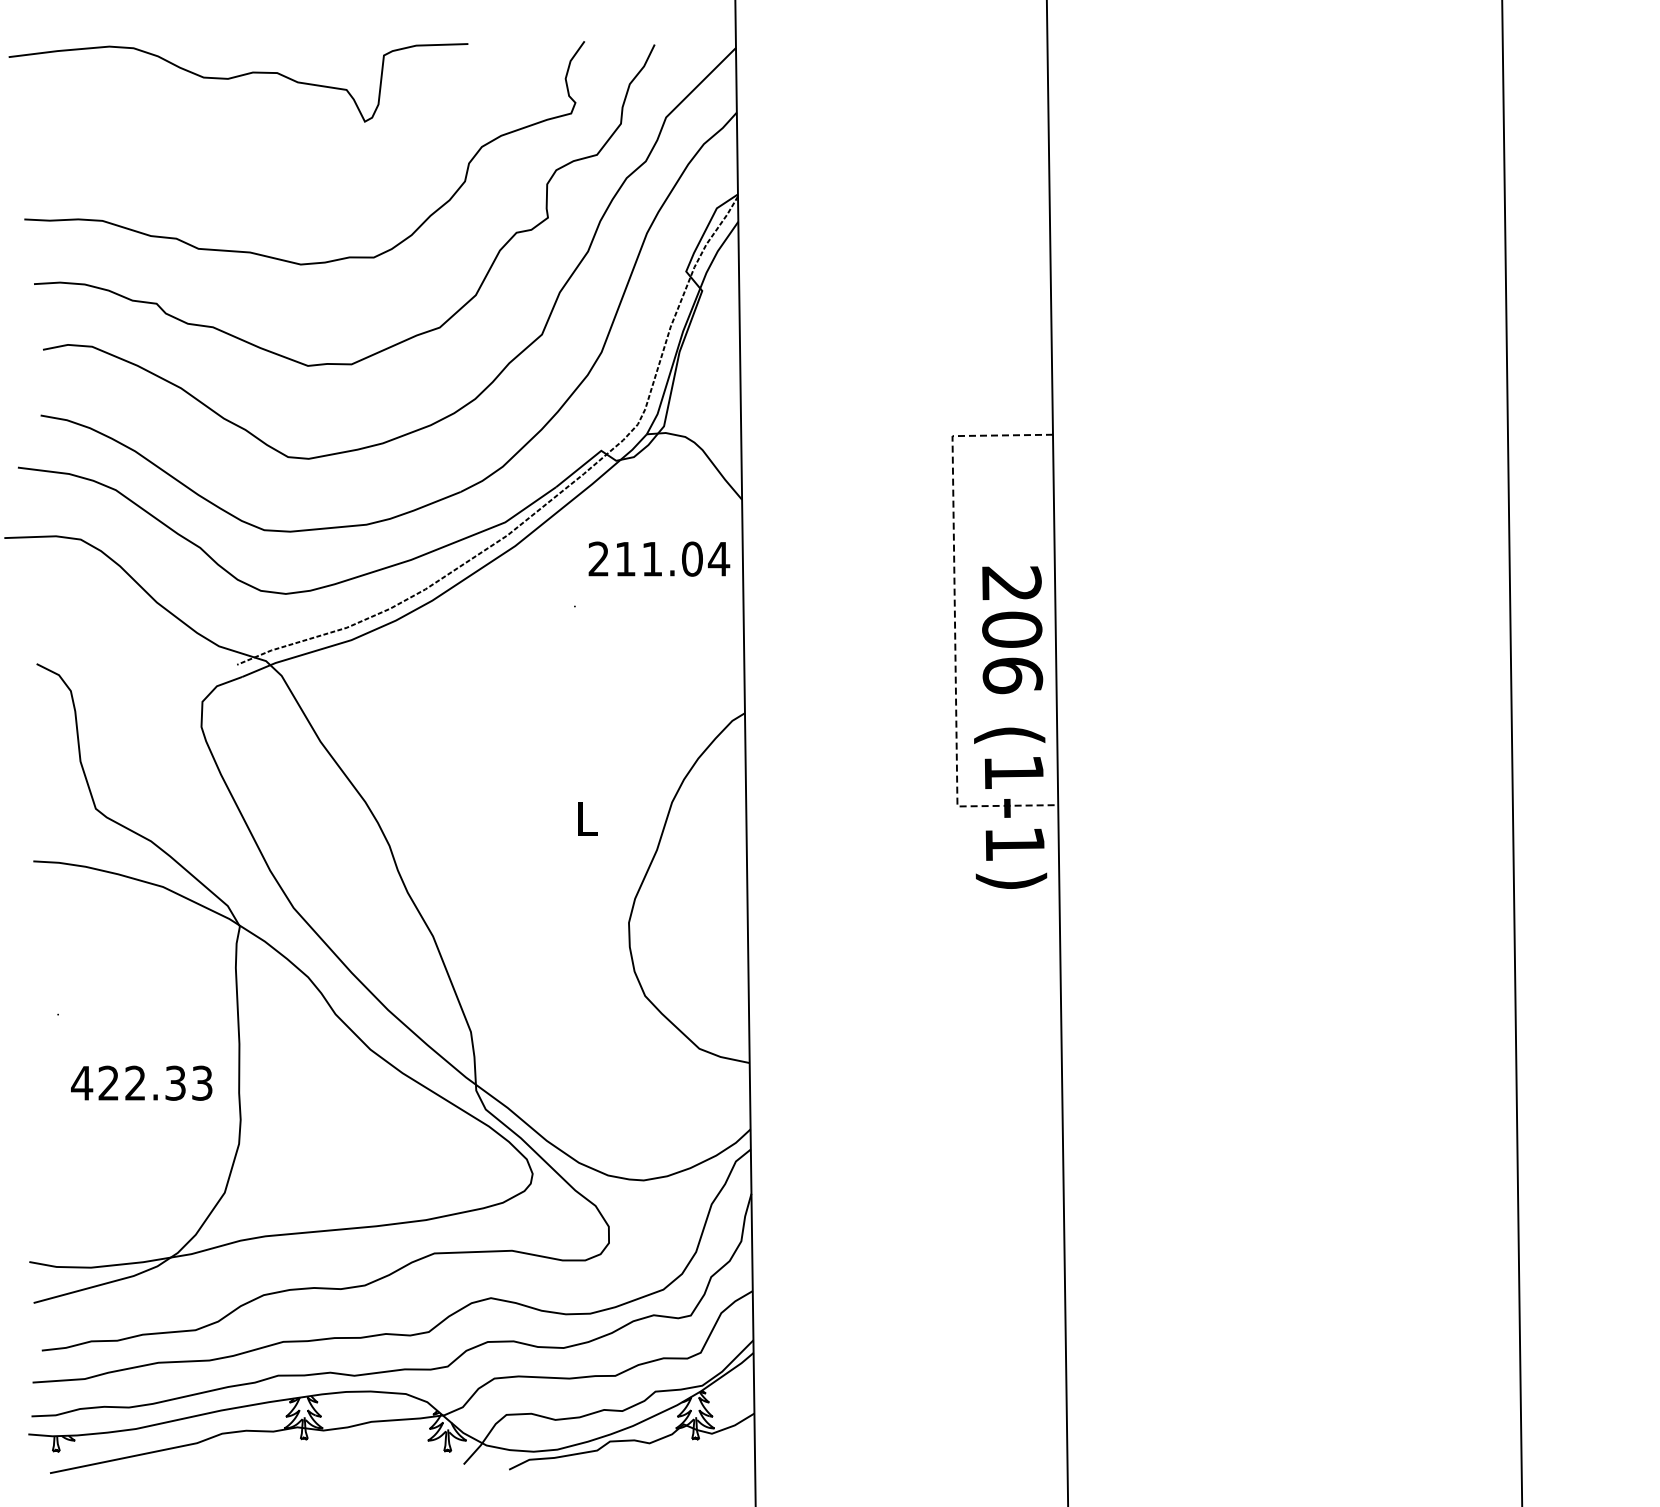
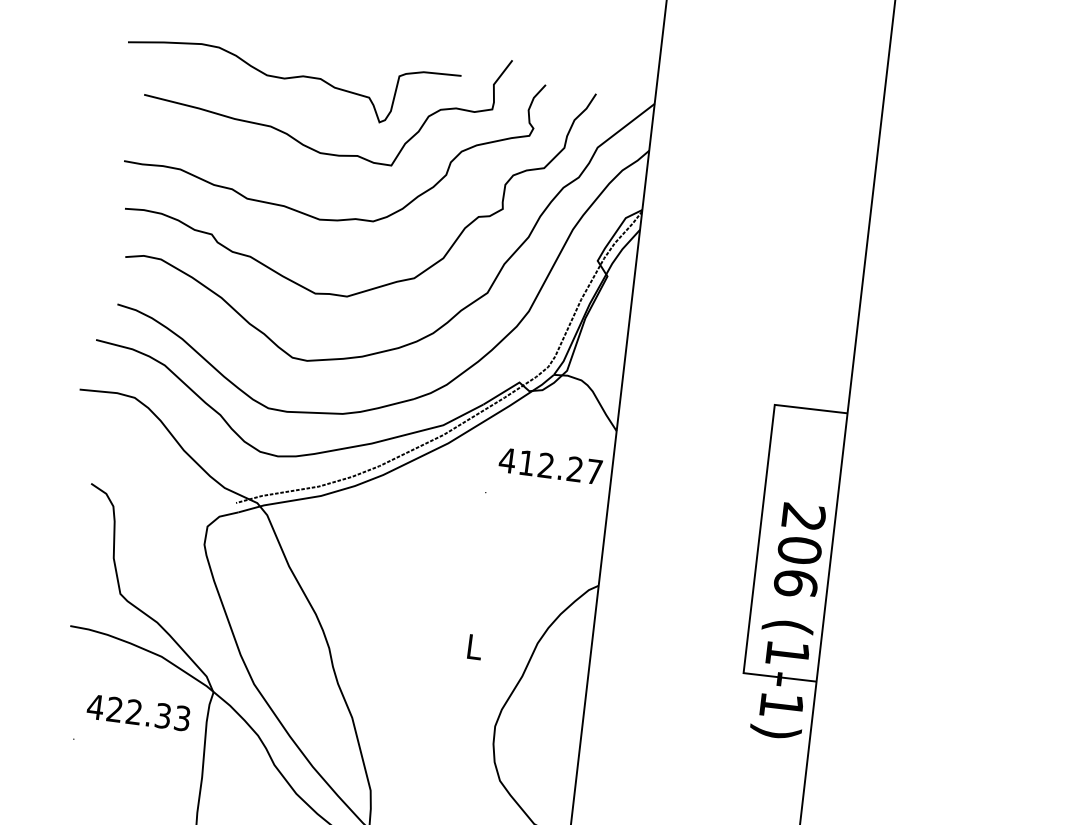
curve: (256, 160) -> (297, 140), added
text: (658, 558) -> (550, 465), 211.04 -> 412.27
line: (955, 621) -> (759, 539), dashed -> solid
text: (141, 1082) -> (138, 712), moved

